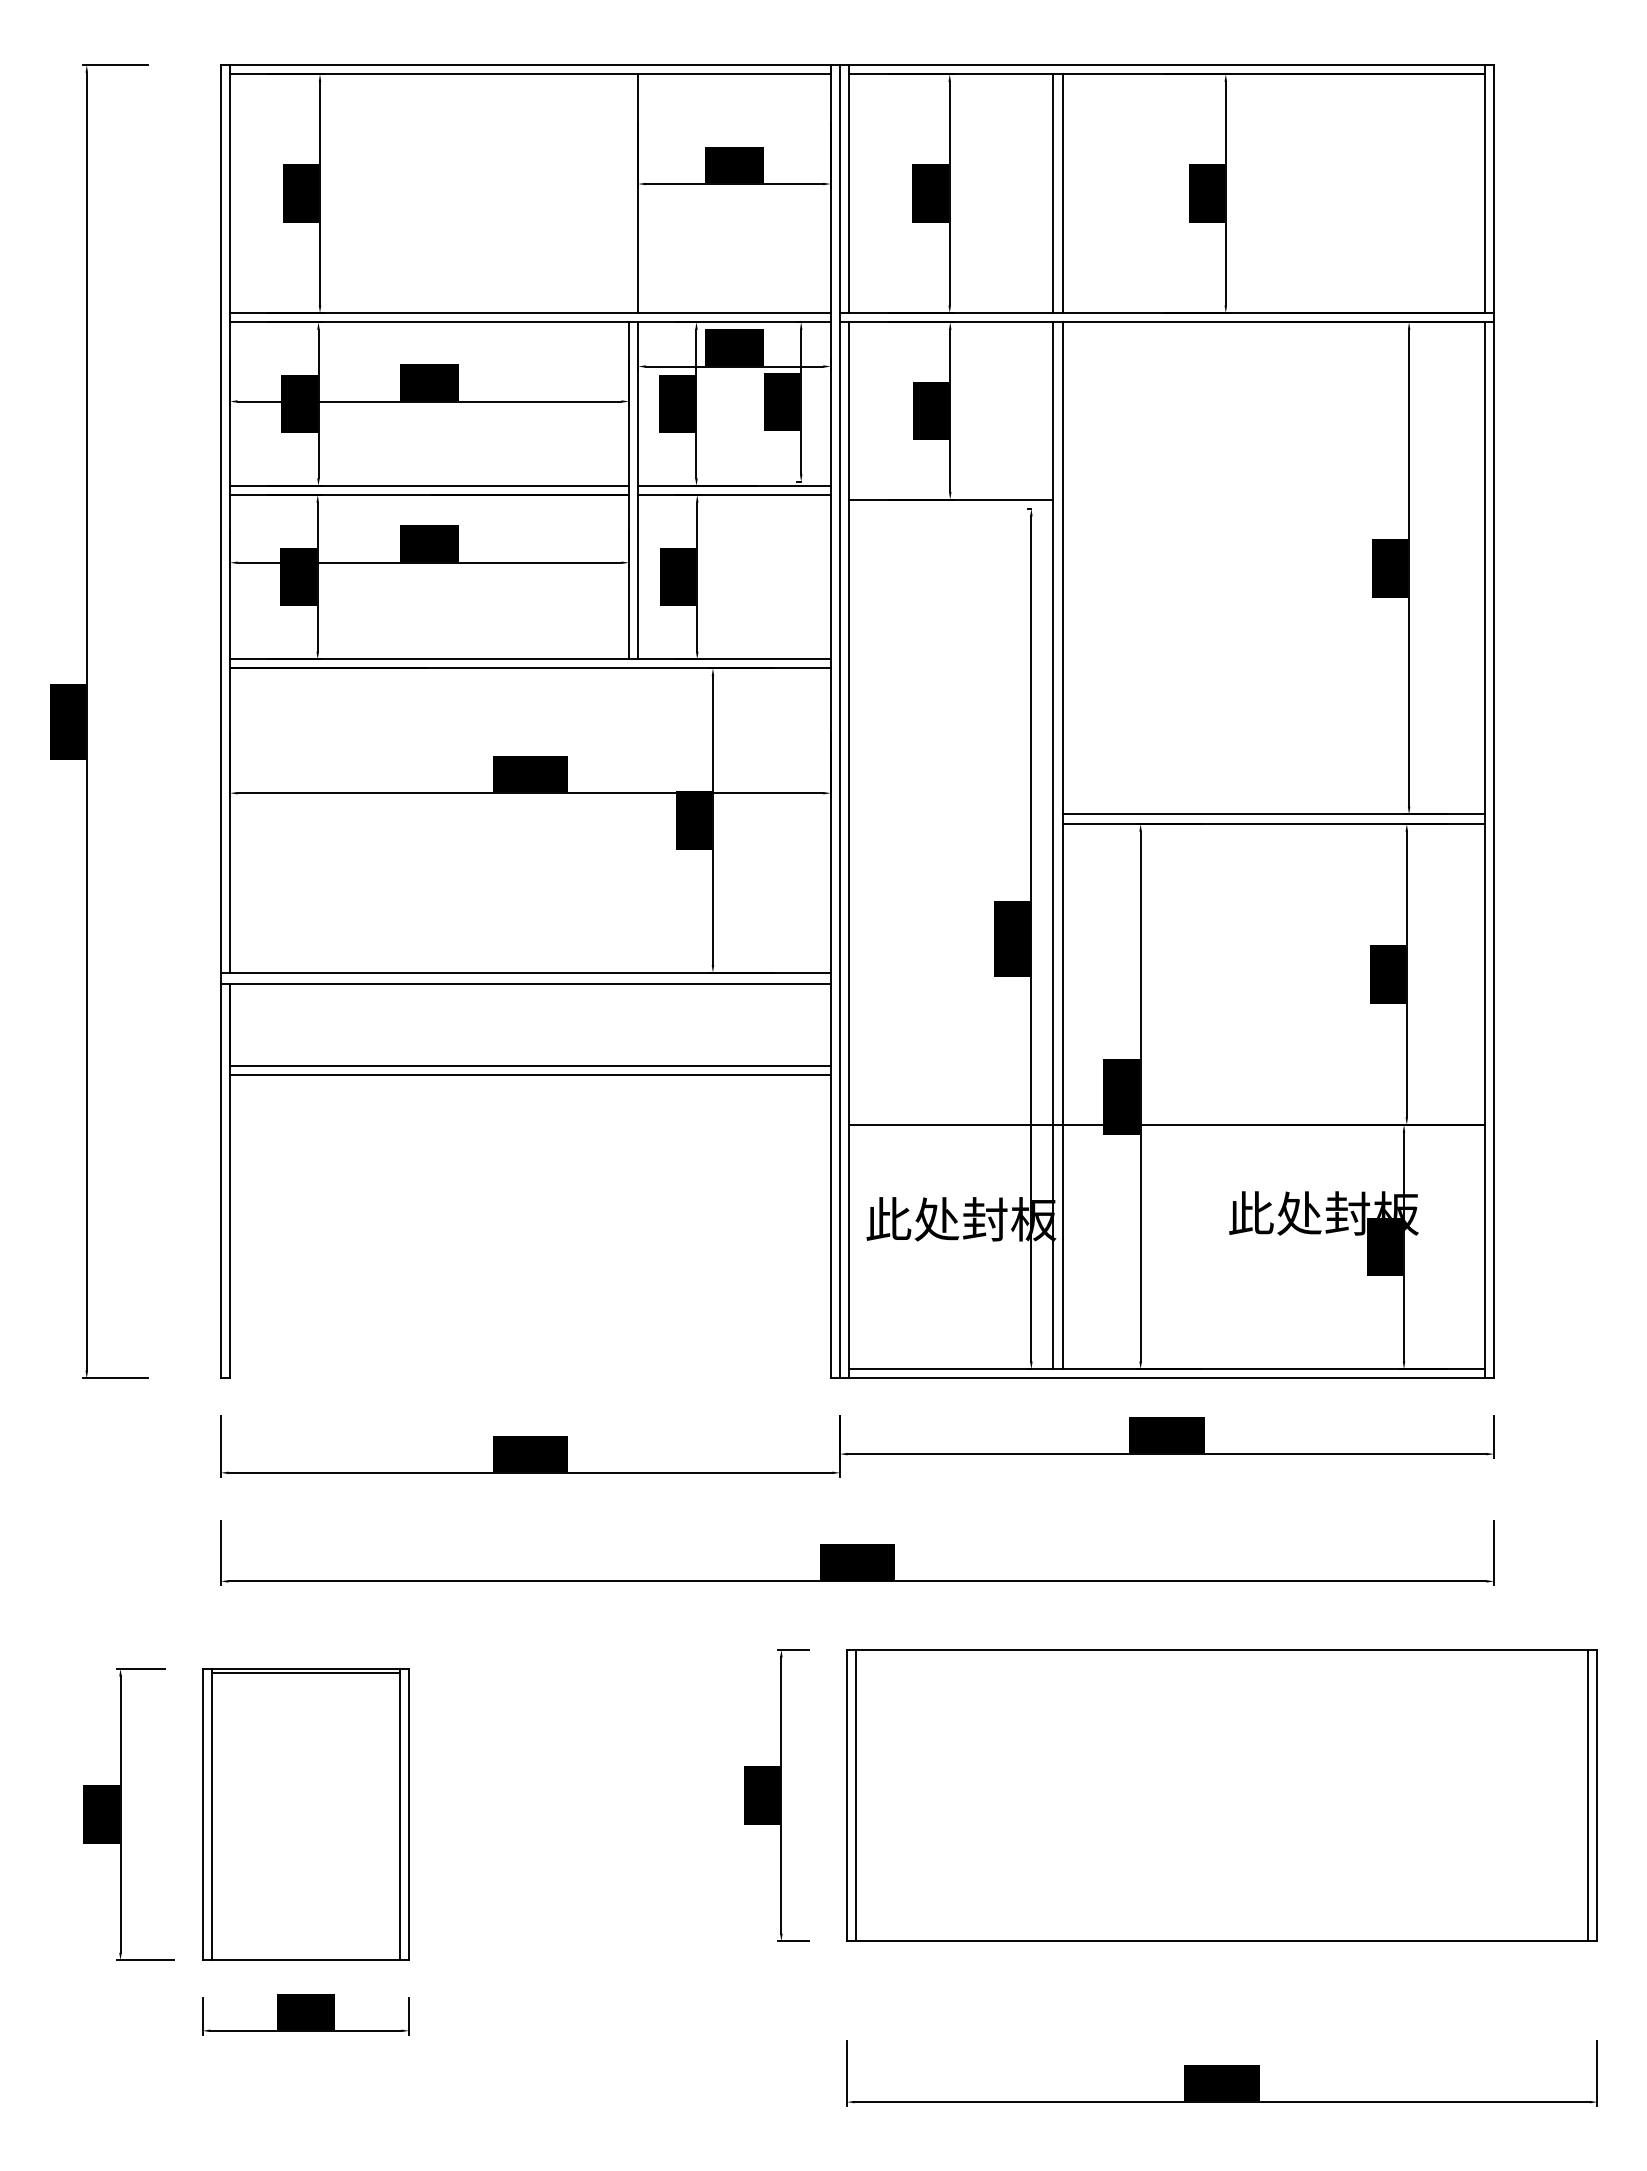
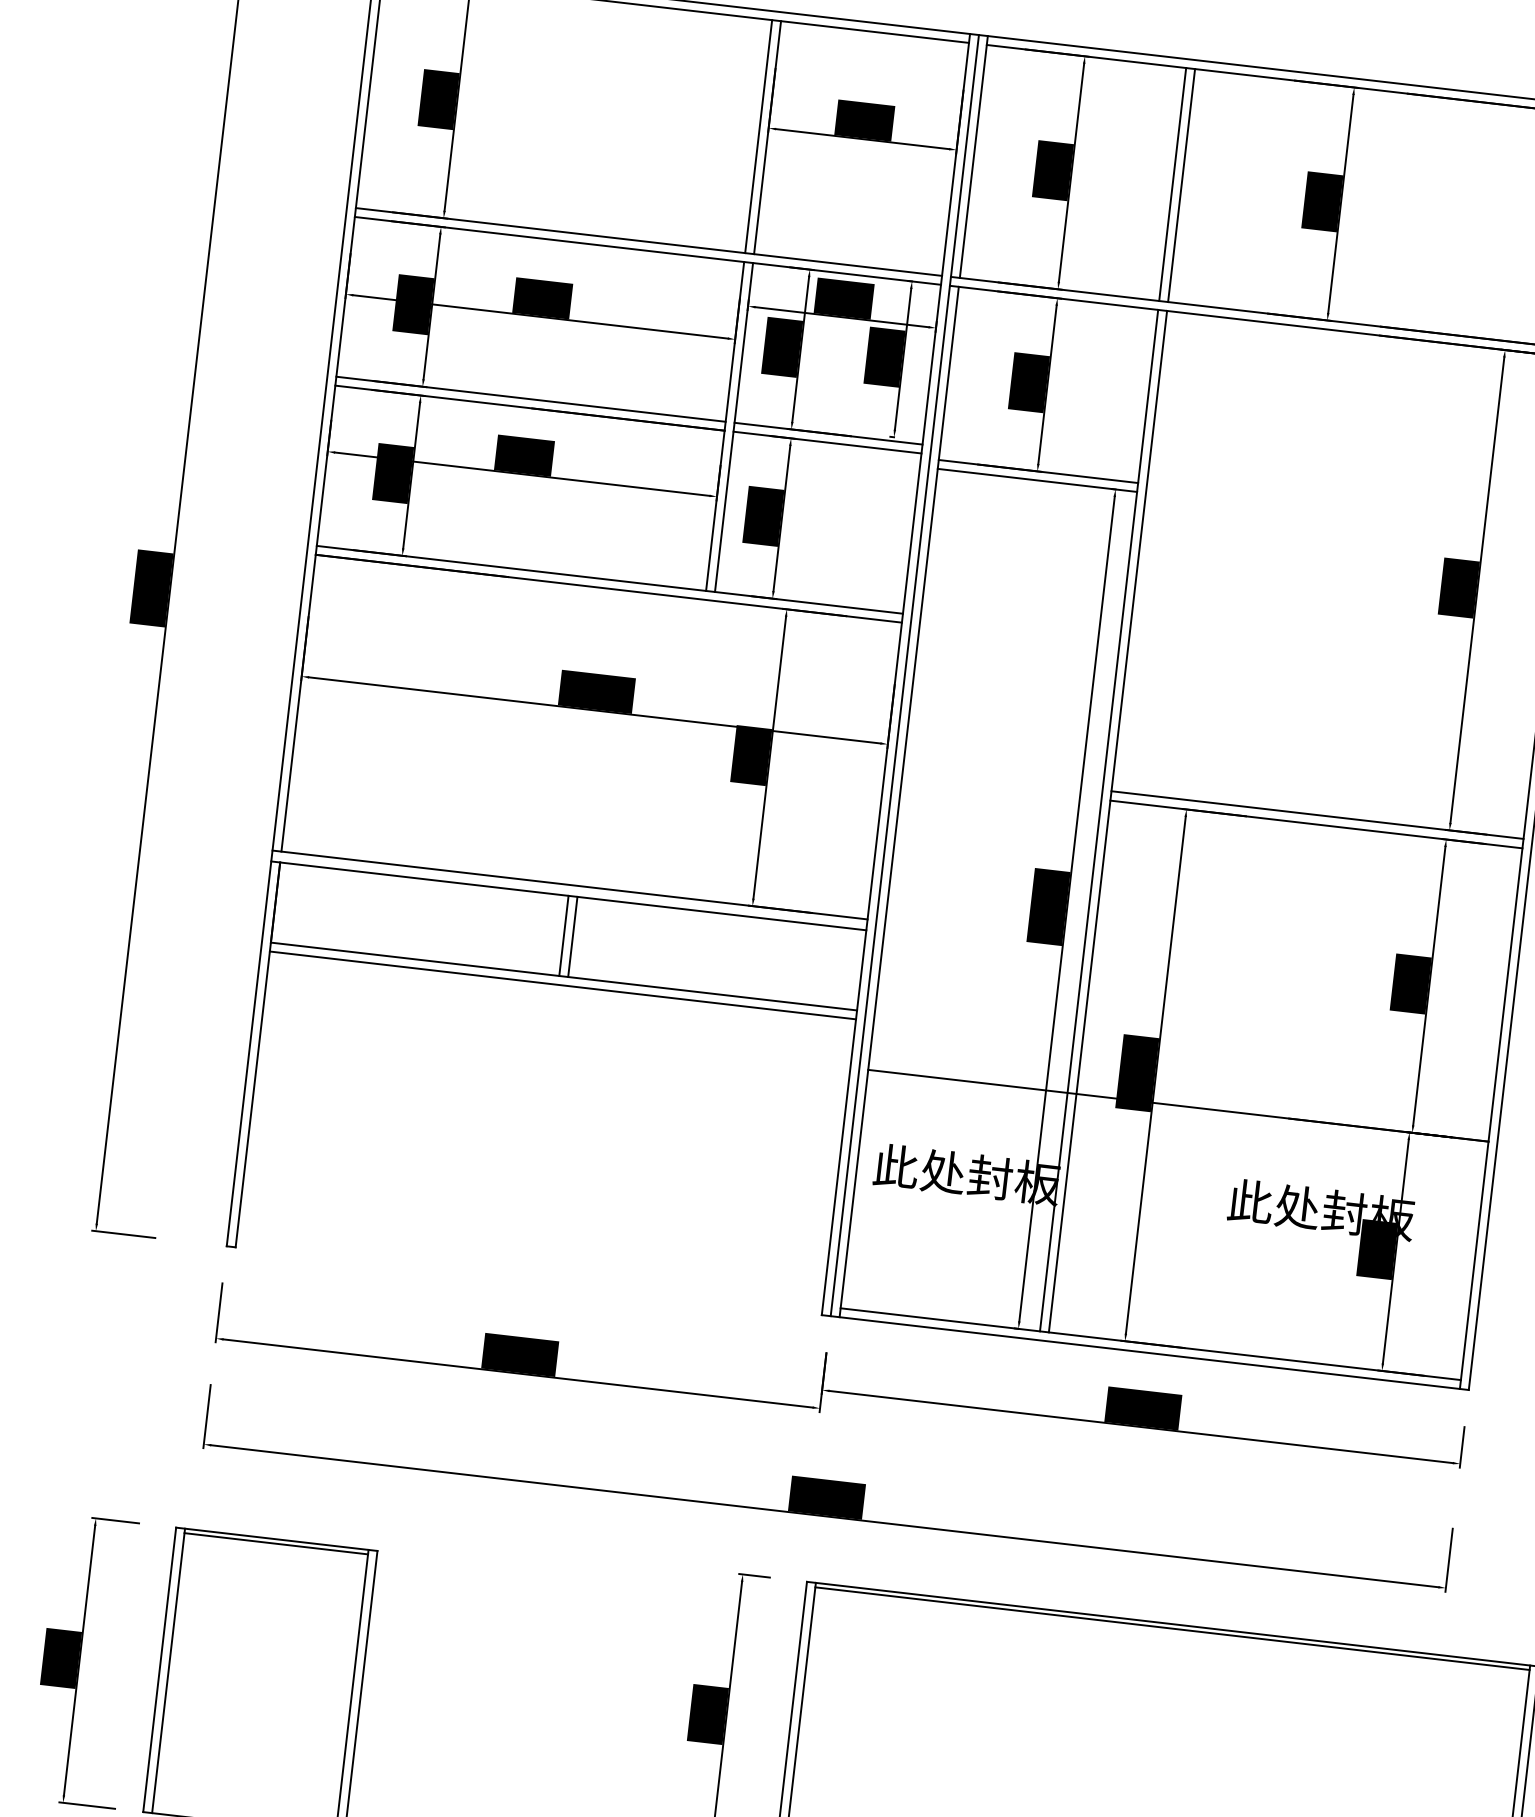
line: (629, 193) -> (759, 136), added
line: (951, 508) -> (1037, 480), added
line: (525, 1024) -> (563, 935), added
line: (534, 1024) -> (572, 936), added
line: (1222, 1654) -> (1172, 1628), added

